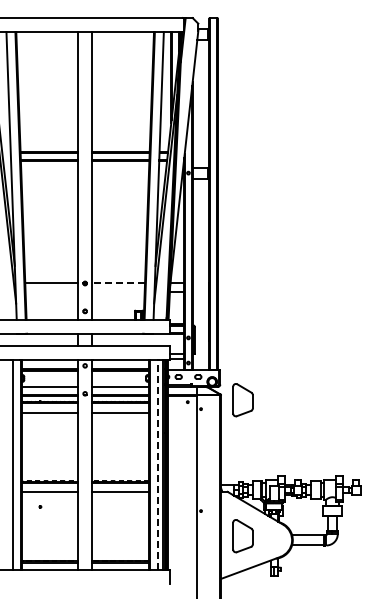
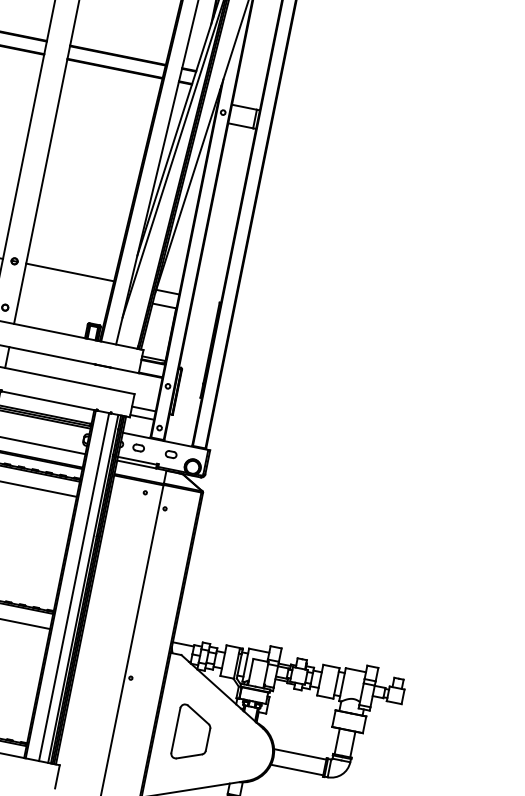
line: (118, 283) -> (70, 272), dashed -> solid
part: (242, 400) -> (236, 508), removed
line: (157, 465) -> (73, 587), dashed -> solid

